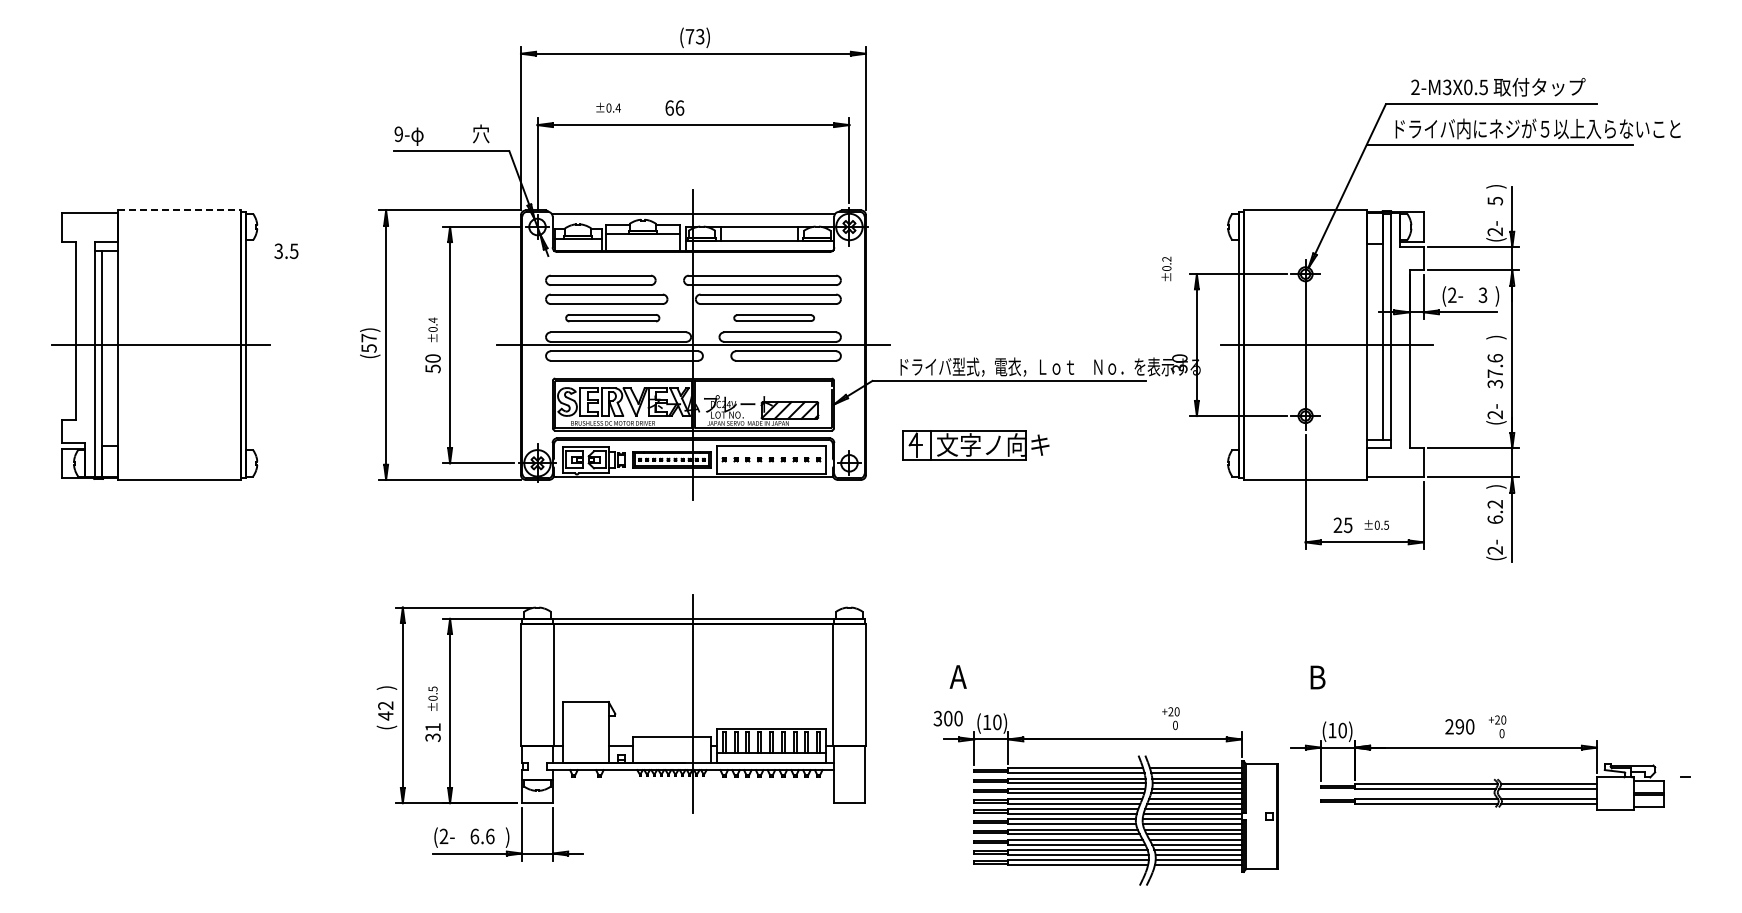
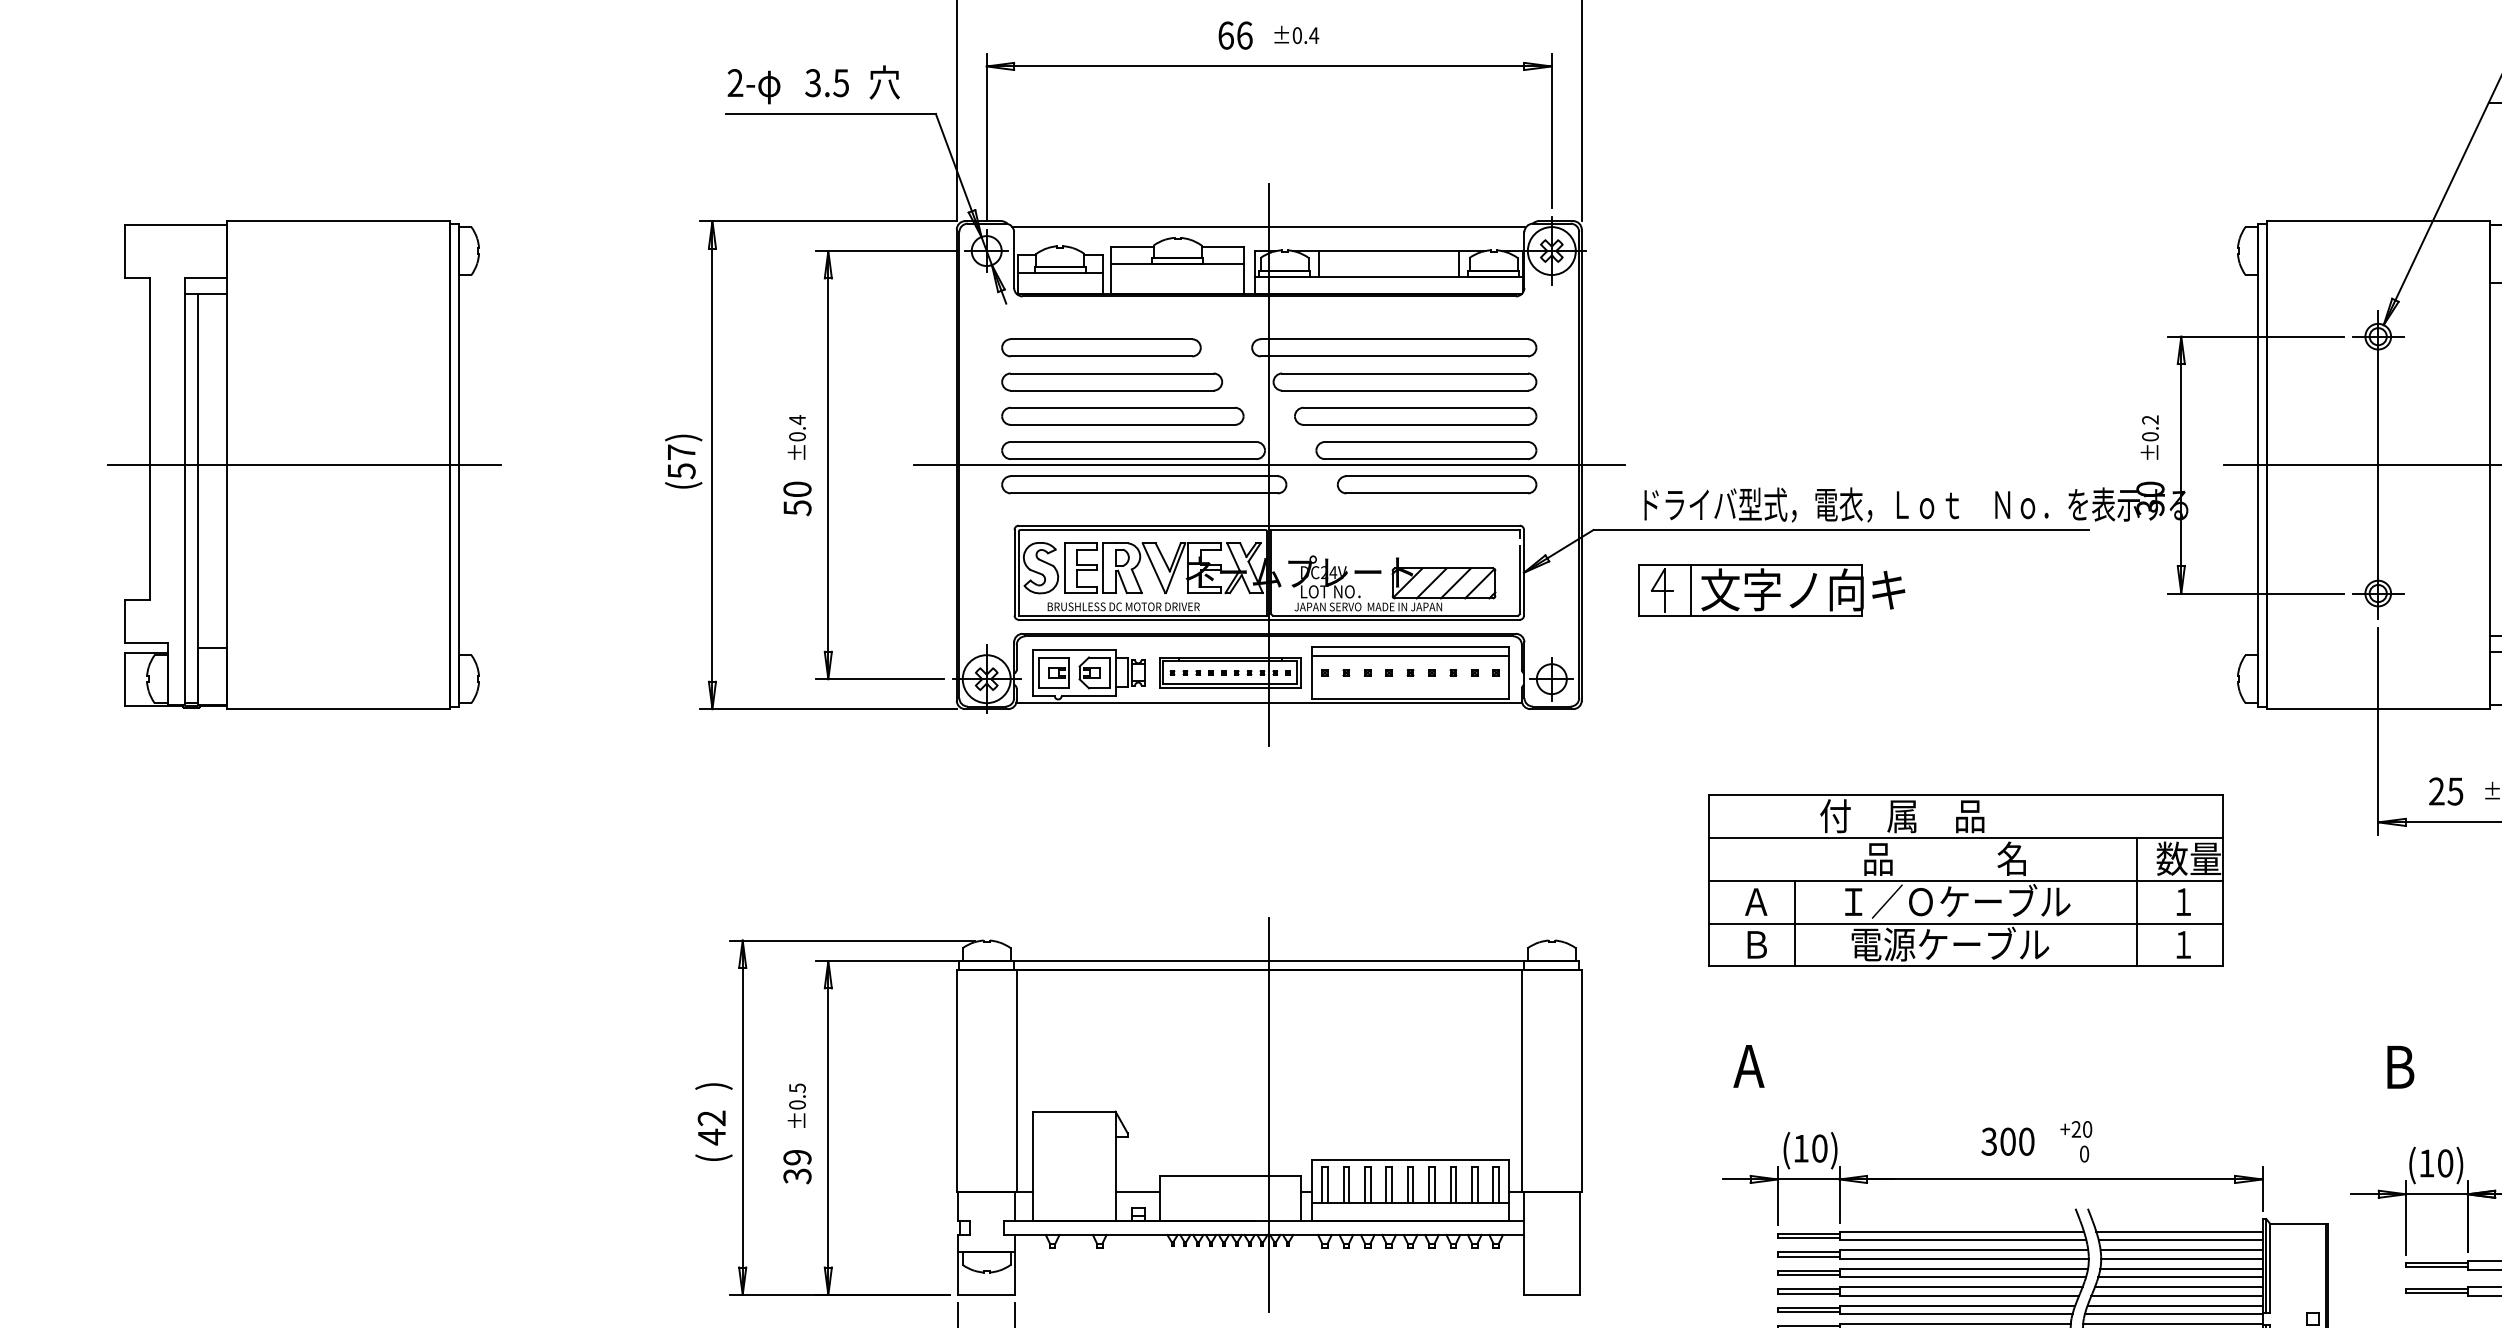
text: (608, 107) -> (1296, 34), moved
text: (398, 134) -> (734, 83), 9- -> 2-
line: (180, 210) -> (339, 221), dashed -> solid
text: (286, 250) -> (827, 81), moved
text: (1166, 268) -> (2149, 436), moved
part: (612, 317) -> (1122, 415), size x1.43
part: (773, 317) -> (1414, 415), size x1.67
part: (975, 445) -> (1771, 590), moved
line: (771, 450) -> (1410, 655), added
part: (1077, 574) -> (1965, 880), added
text: (947, 718) -> (2006, 1141), moved
text: (1170, 718) -> (2075, 1141), moved
text: (432, 727) -> (796, 1157), 31 -> 39

